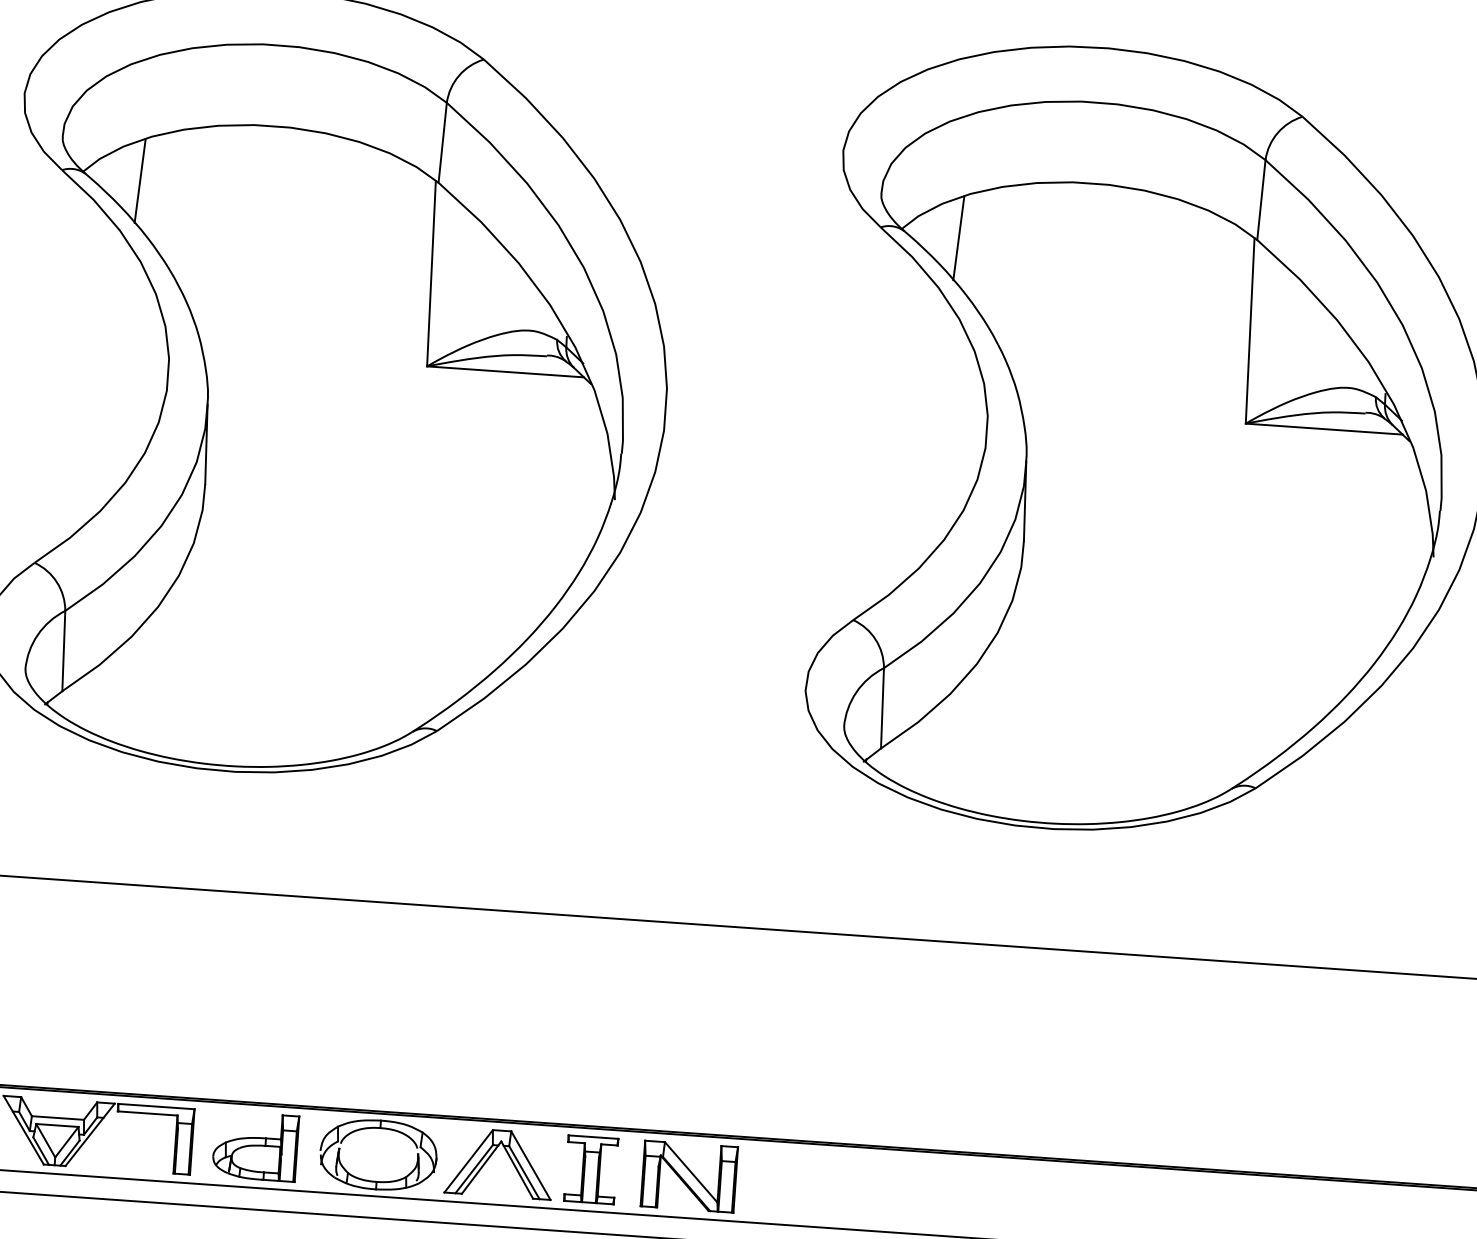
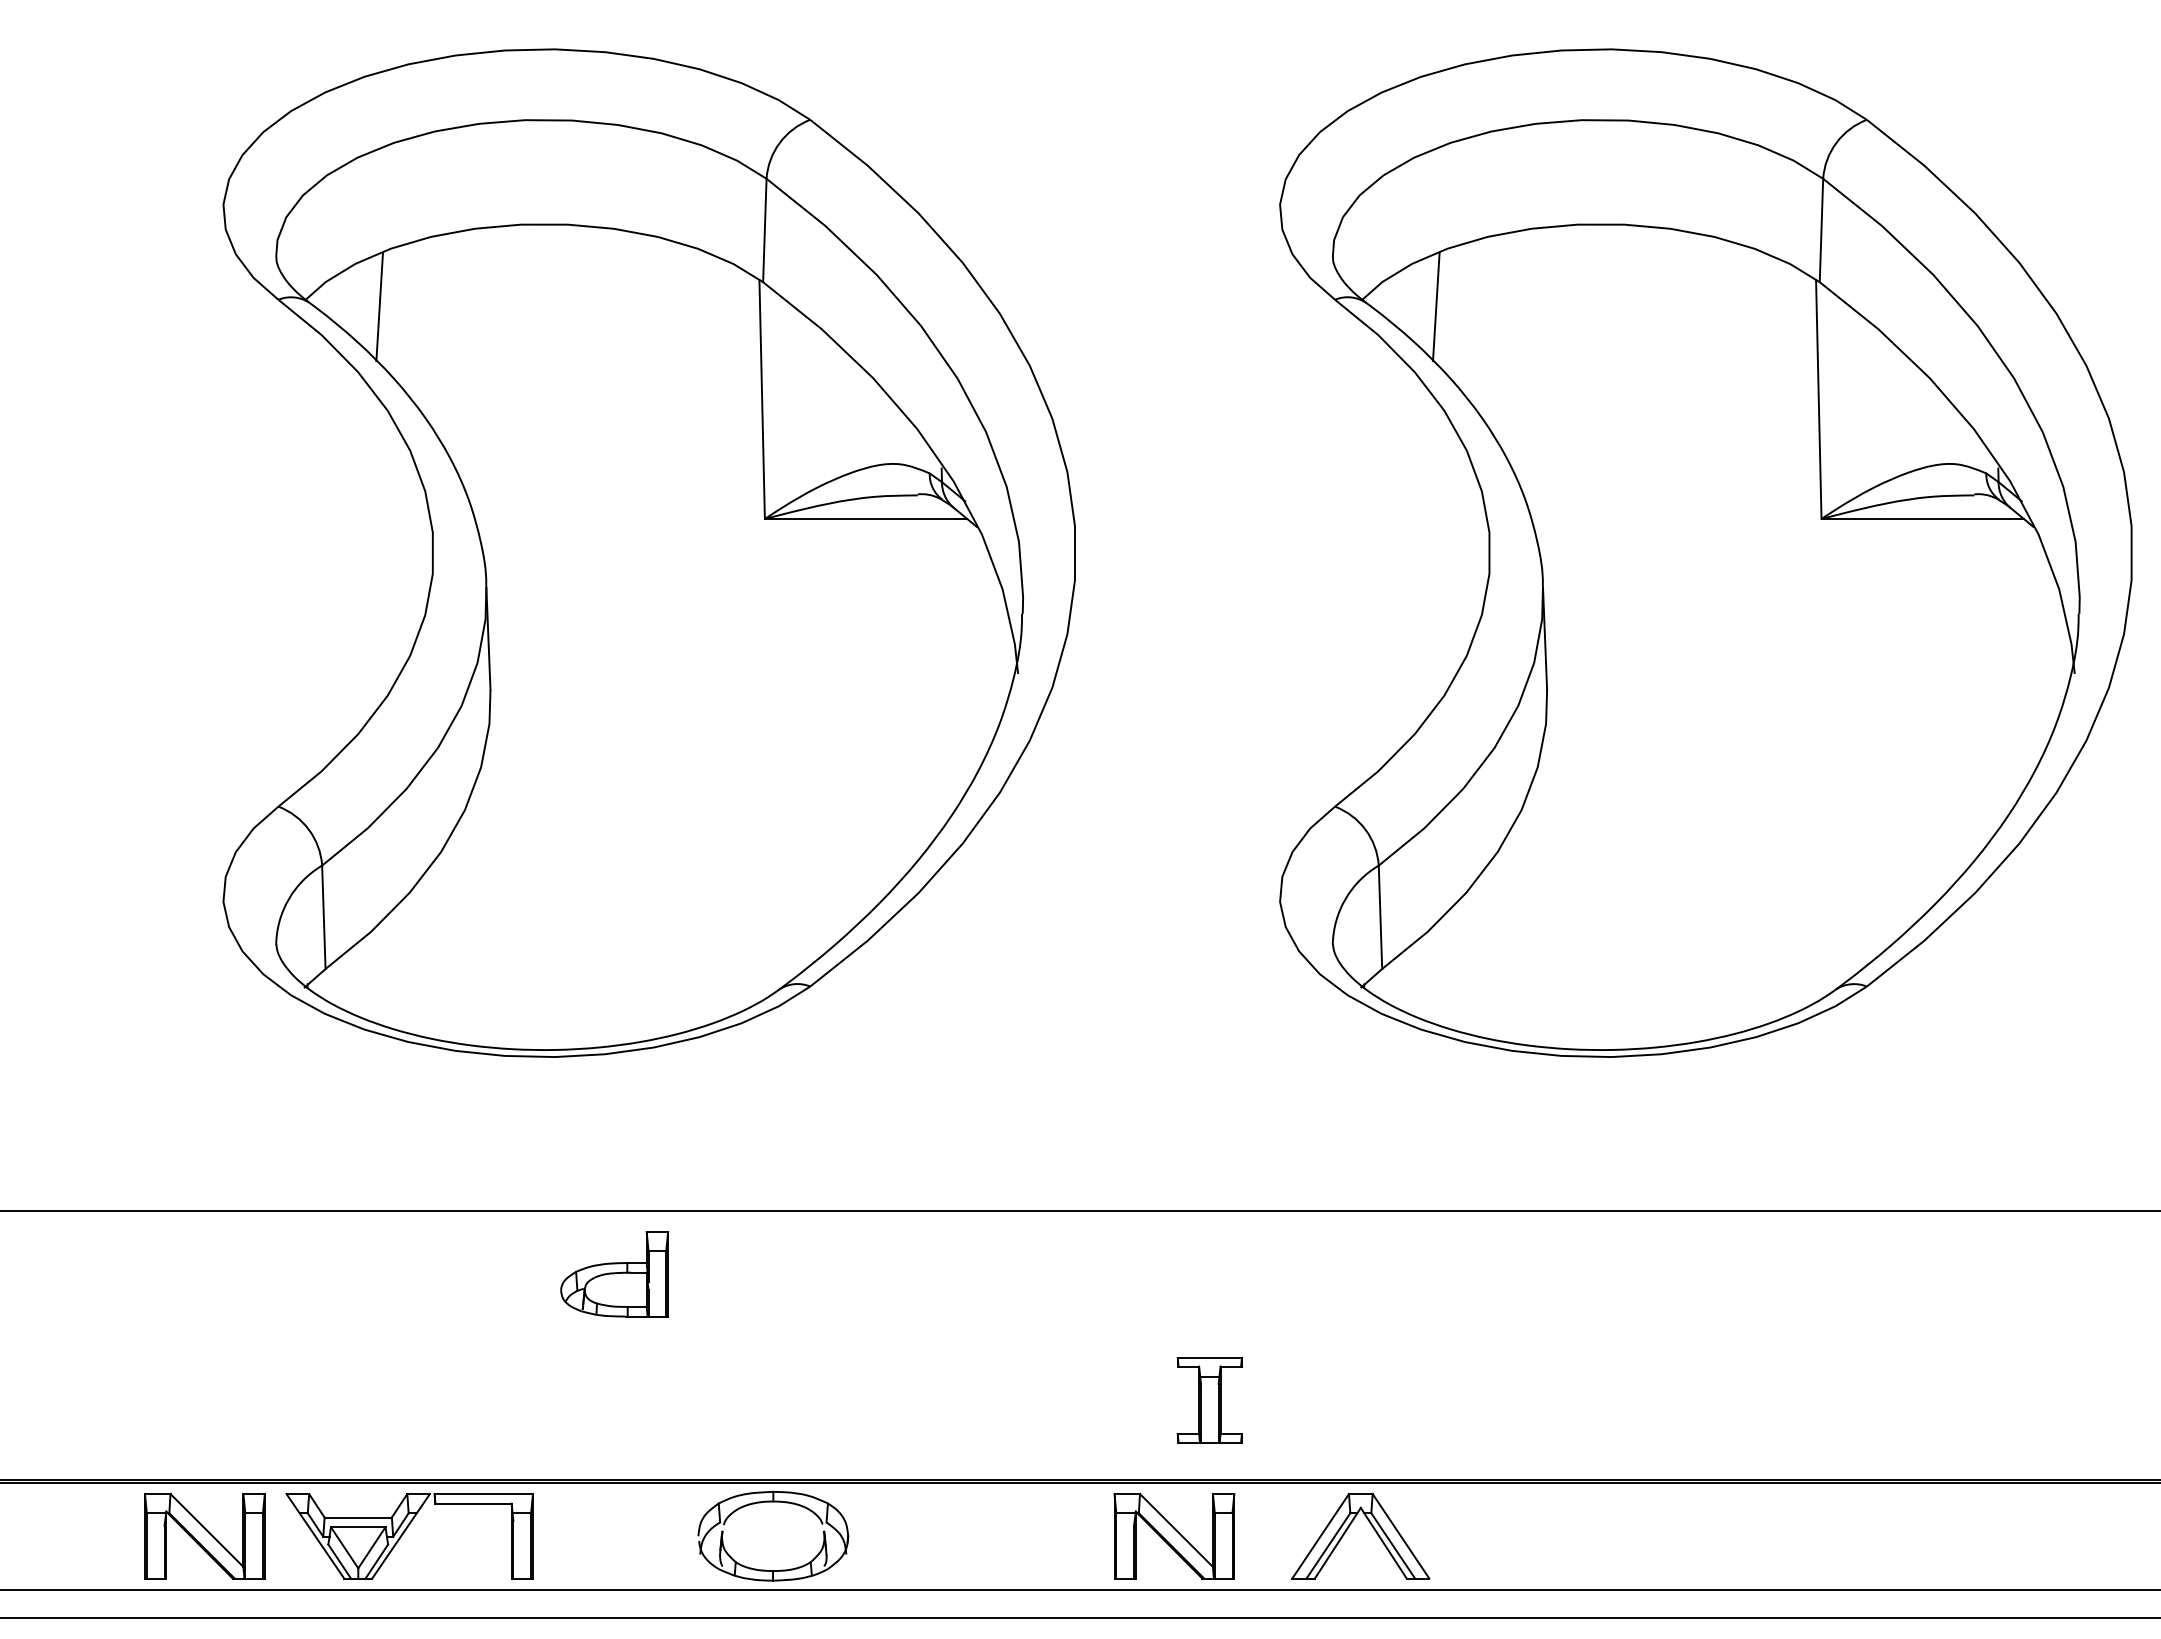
part: (255, 1146) -> (614, 1274), moved
part: (491, 1156) -> (1349, 1527), moved
part: (590, 1170) -> (1209, 1400), moved

